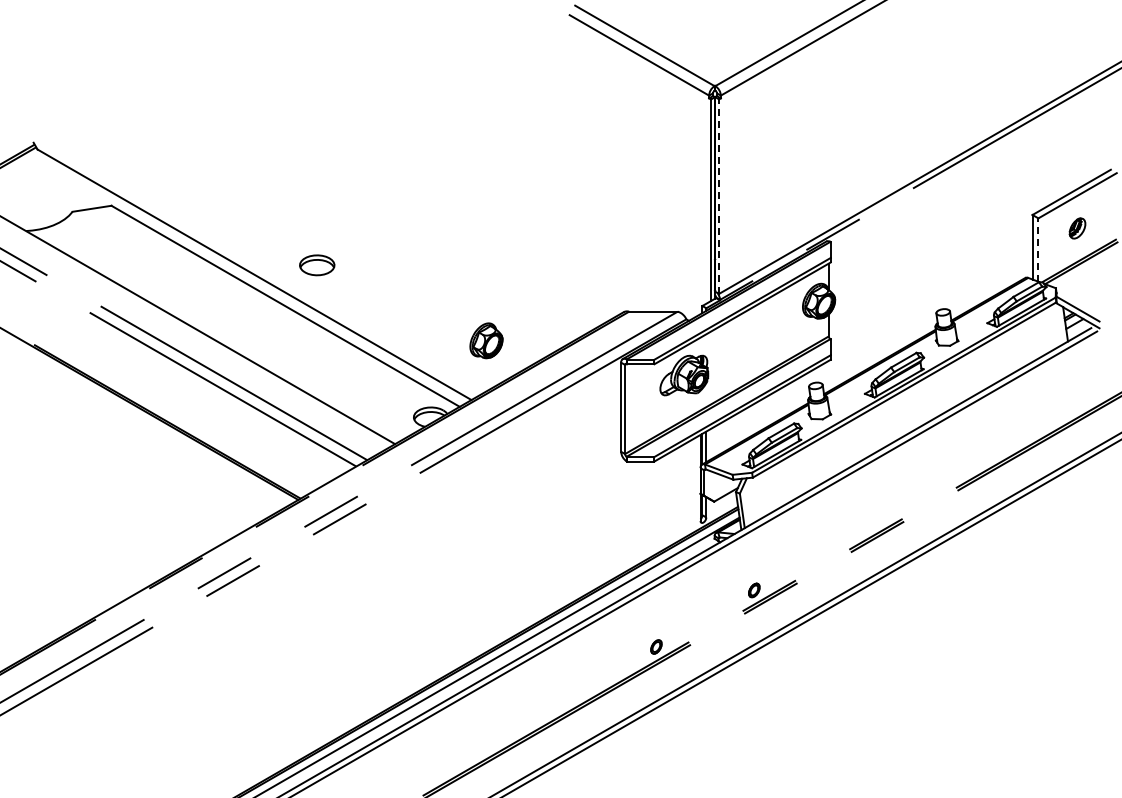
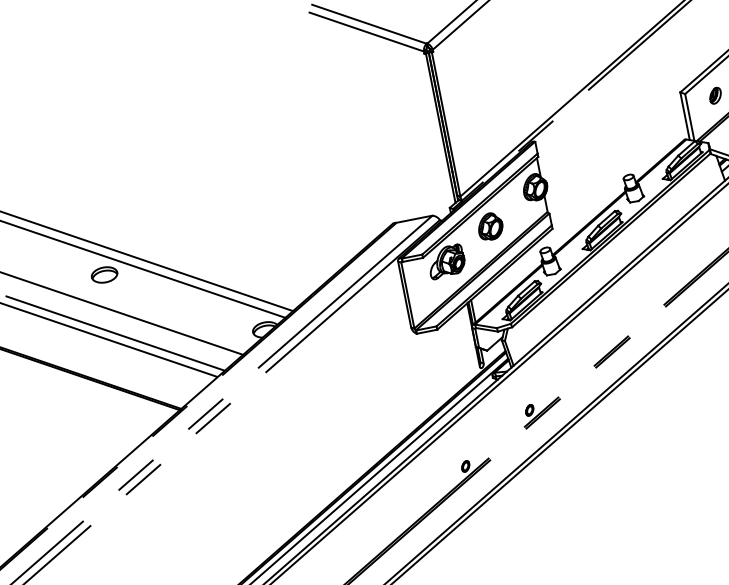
line: (719, 196) -> (446, 124), dashed -> solid
line: (1038, 250) -> (689, 117), dashed -> solid
part: (317, 265) -> (104, 275), moved
part: (486, 340) -> (490, 226), moved

